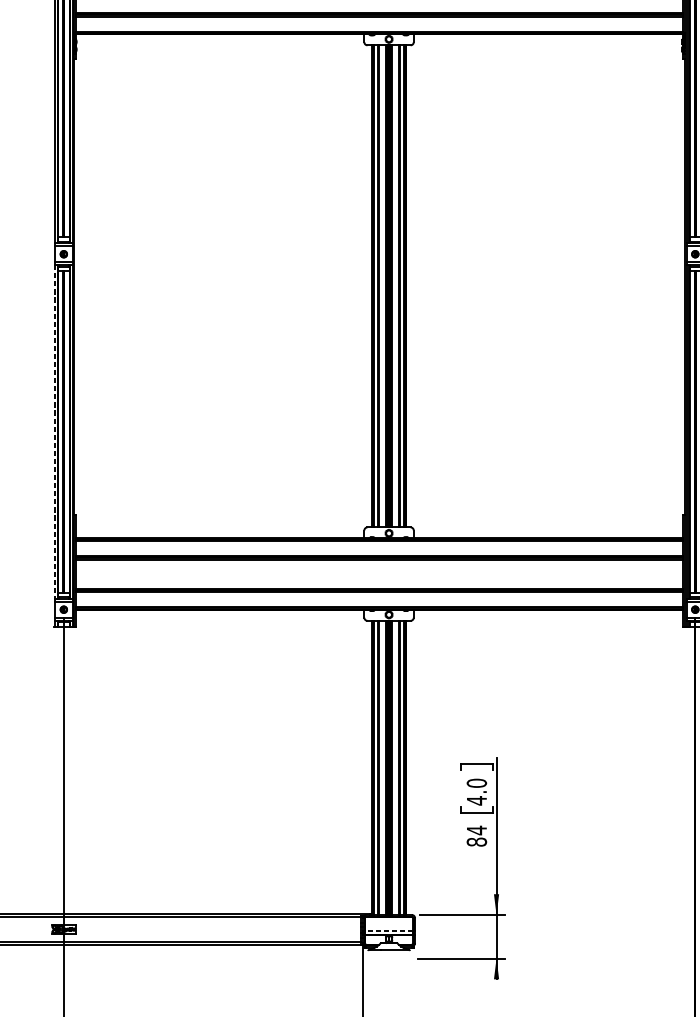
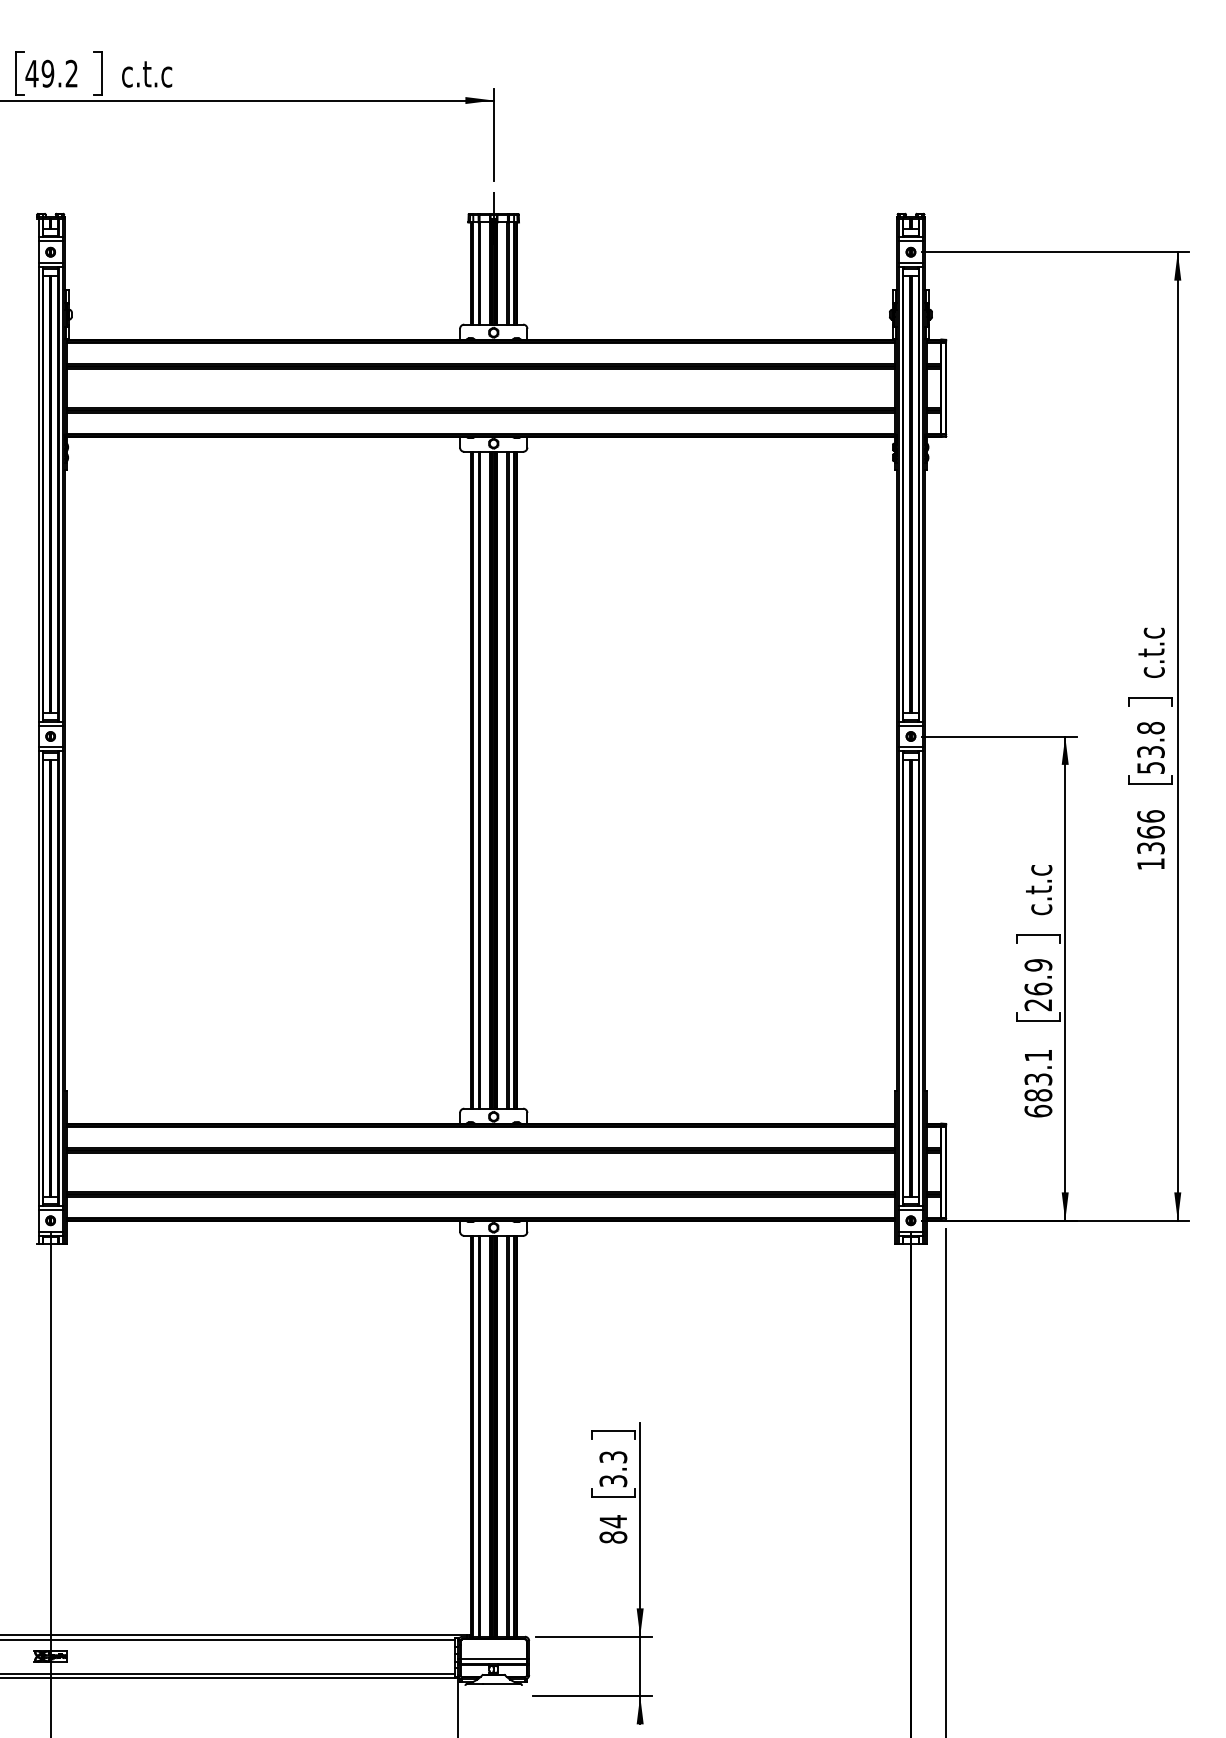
line: (54, 432) -> (38, 979), dashed -> solid
text: (476, 792) -> (613, 1469), 4.0 -> 3.3
line: (388, 931) -> (493, 1658), dashed -> solid

